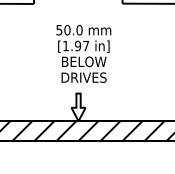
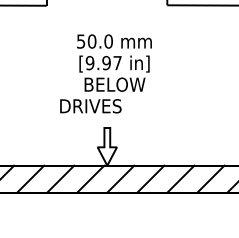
text: (65, 46) -> (89, 63), [1.97 -> [9.97
text: (83, 77) -> (90, 106), moved

